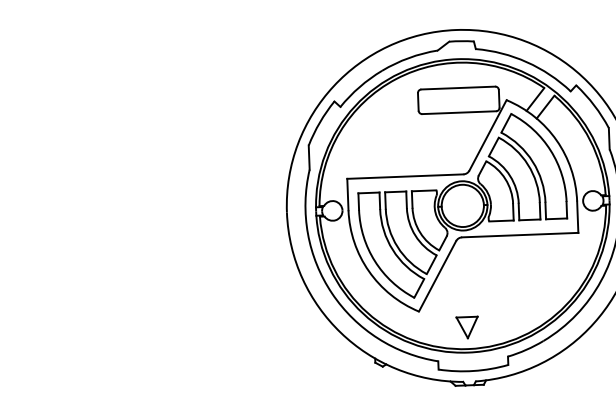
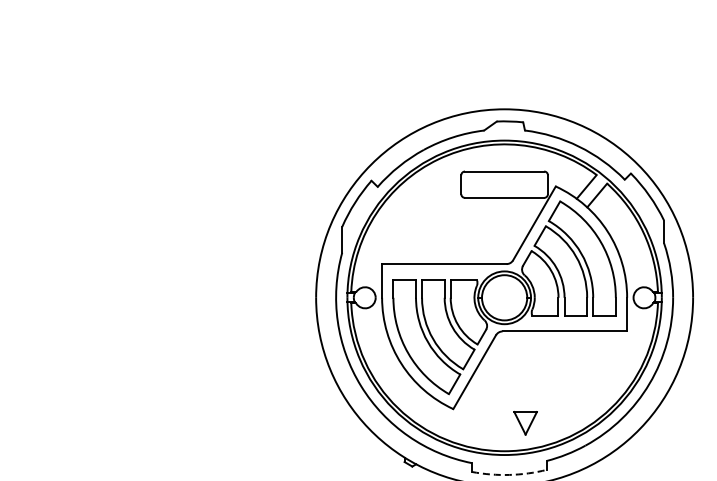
part: (467, 327) -> (525, 423), moved
arc: (473, 370) -> (509, 474), solid -> dashed

